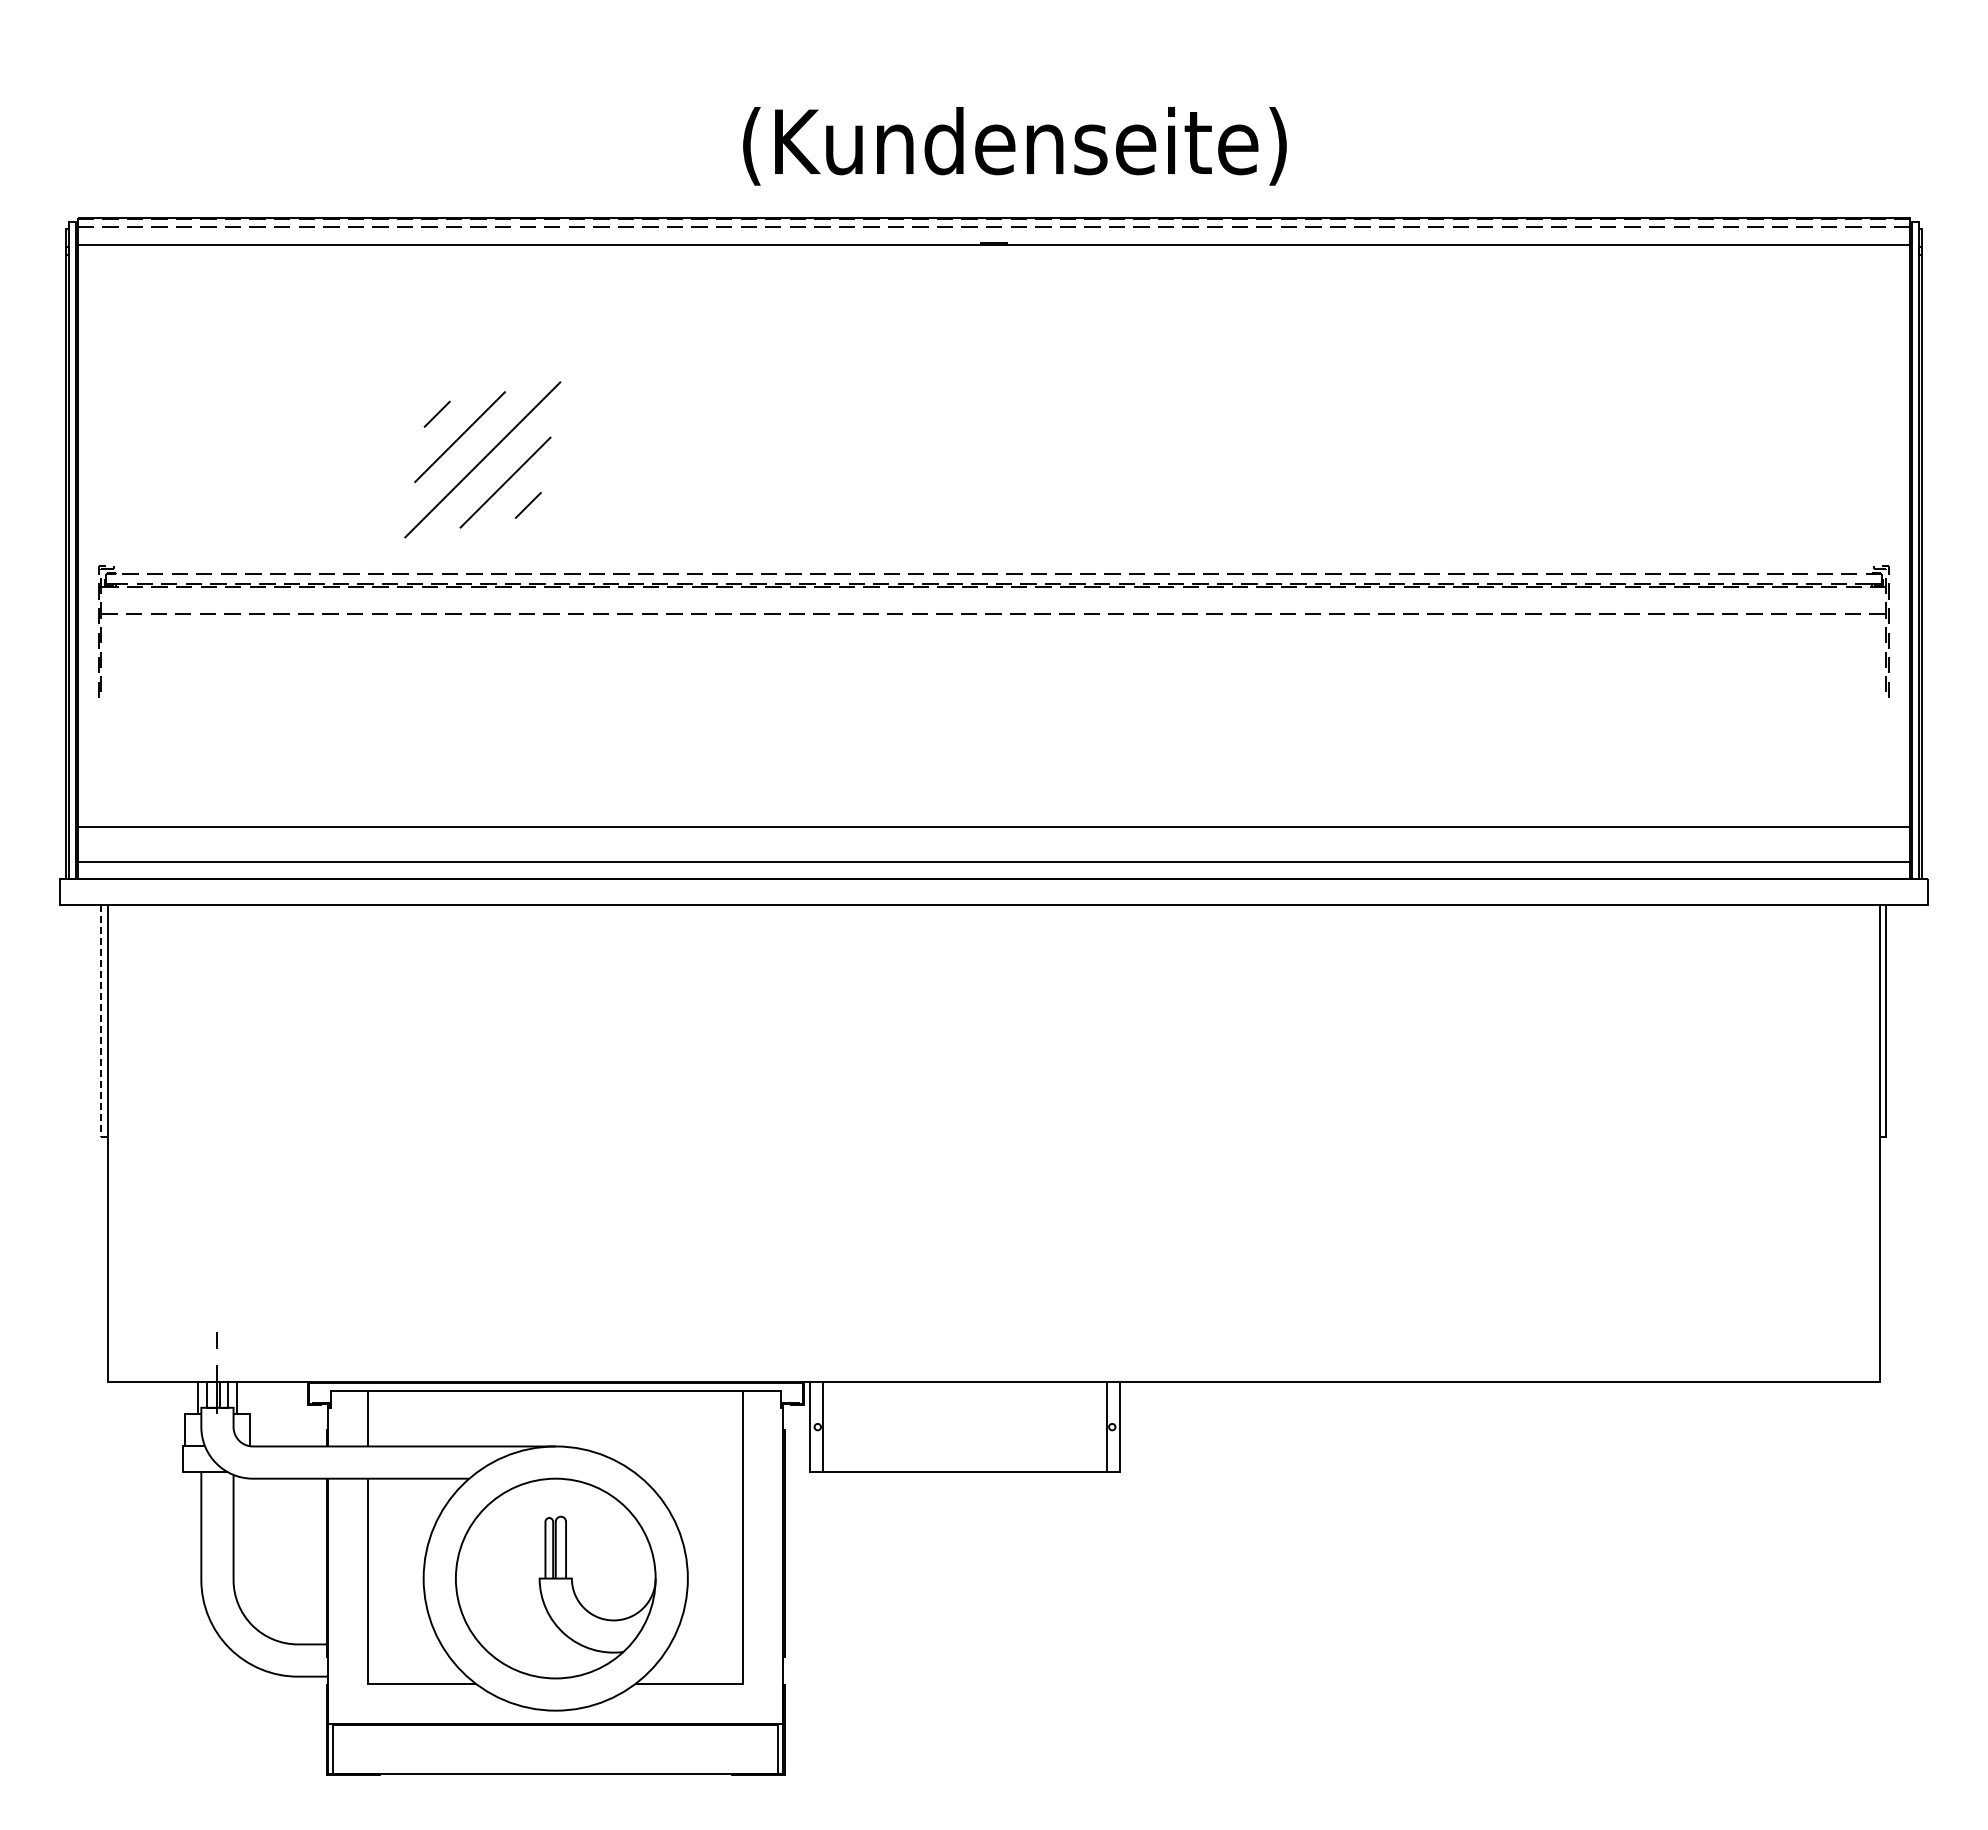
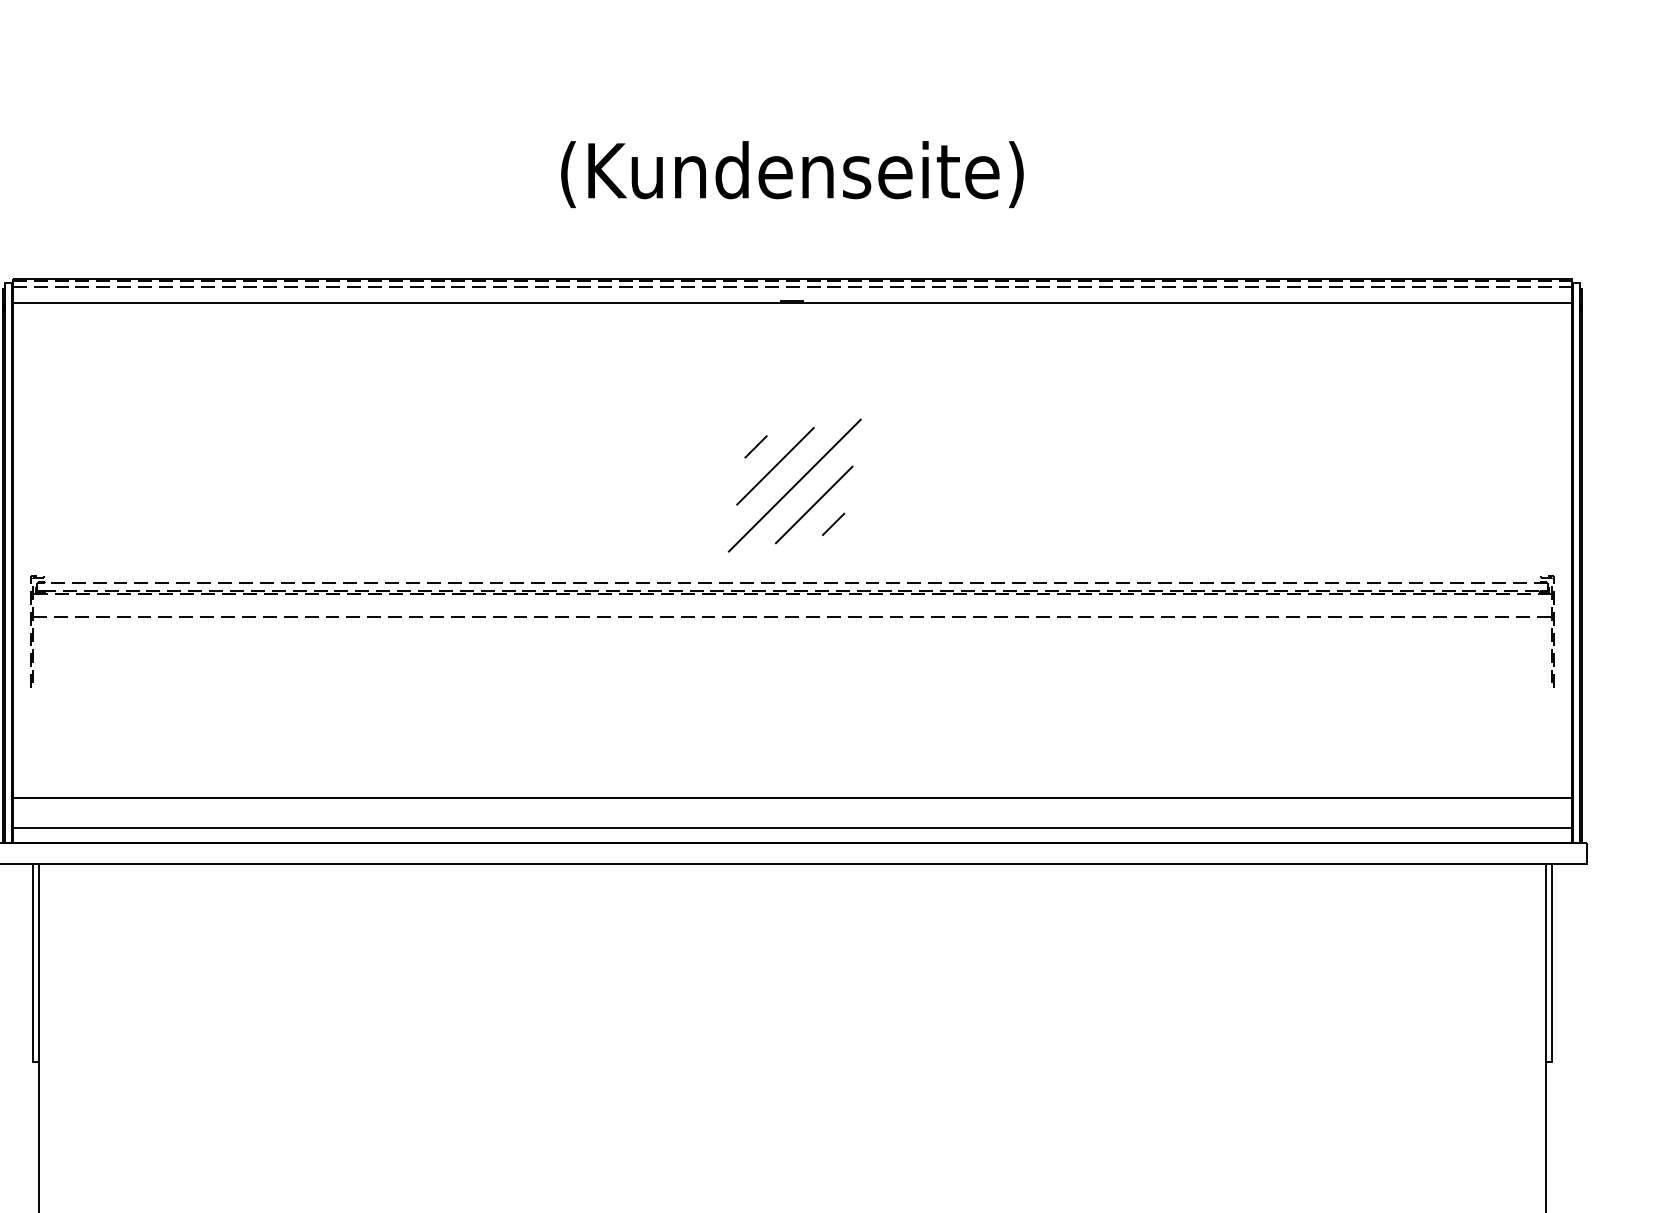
text: (1014, 146) -> (792, 174), moved
part: (482, 459) -> (794, 485), moved
line: (101, 1025) -> (33, 966), dashed -> solid

